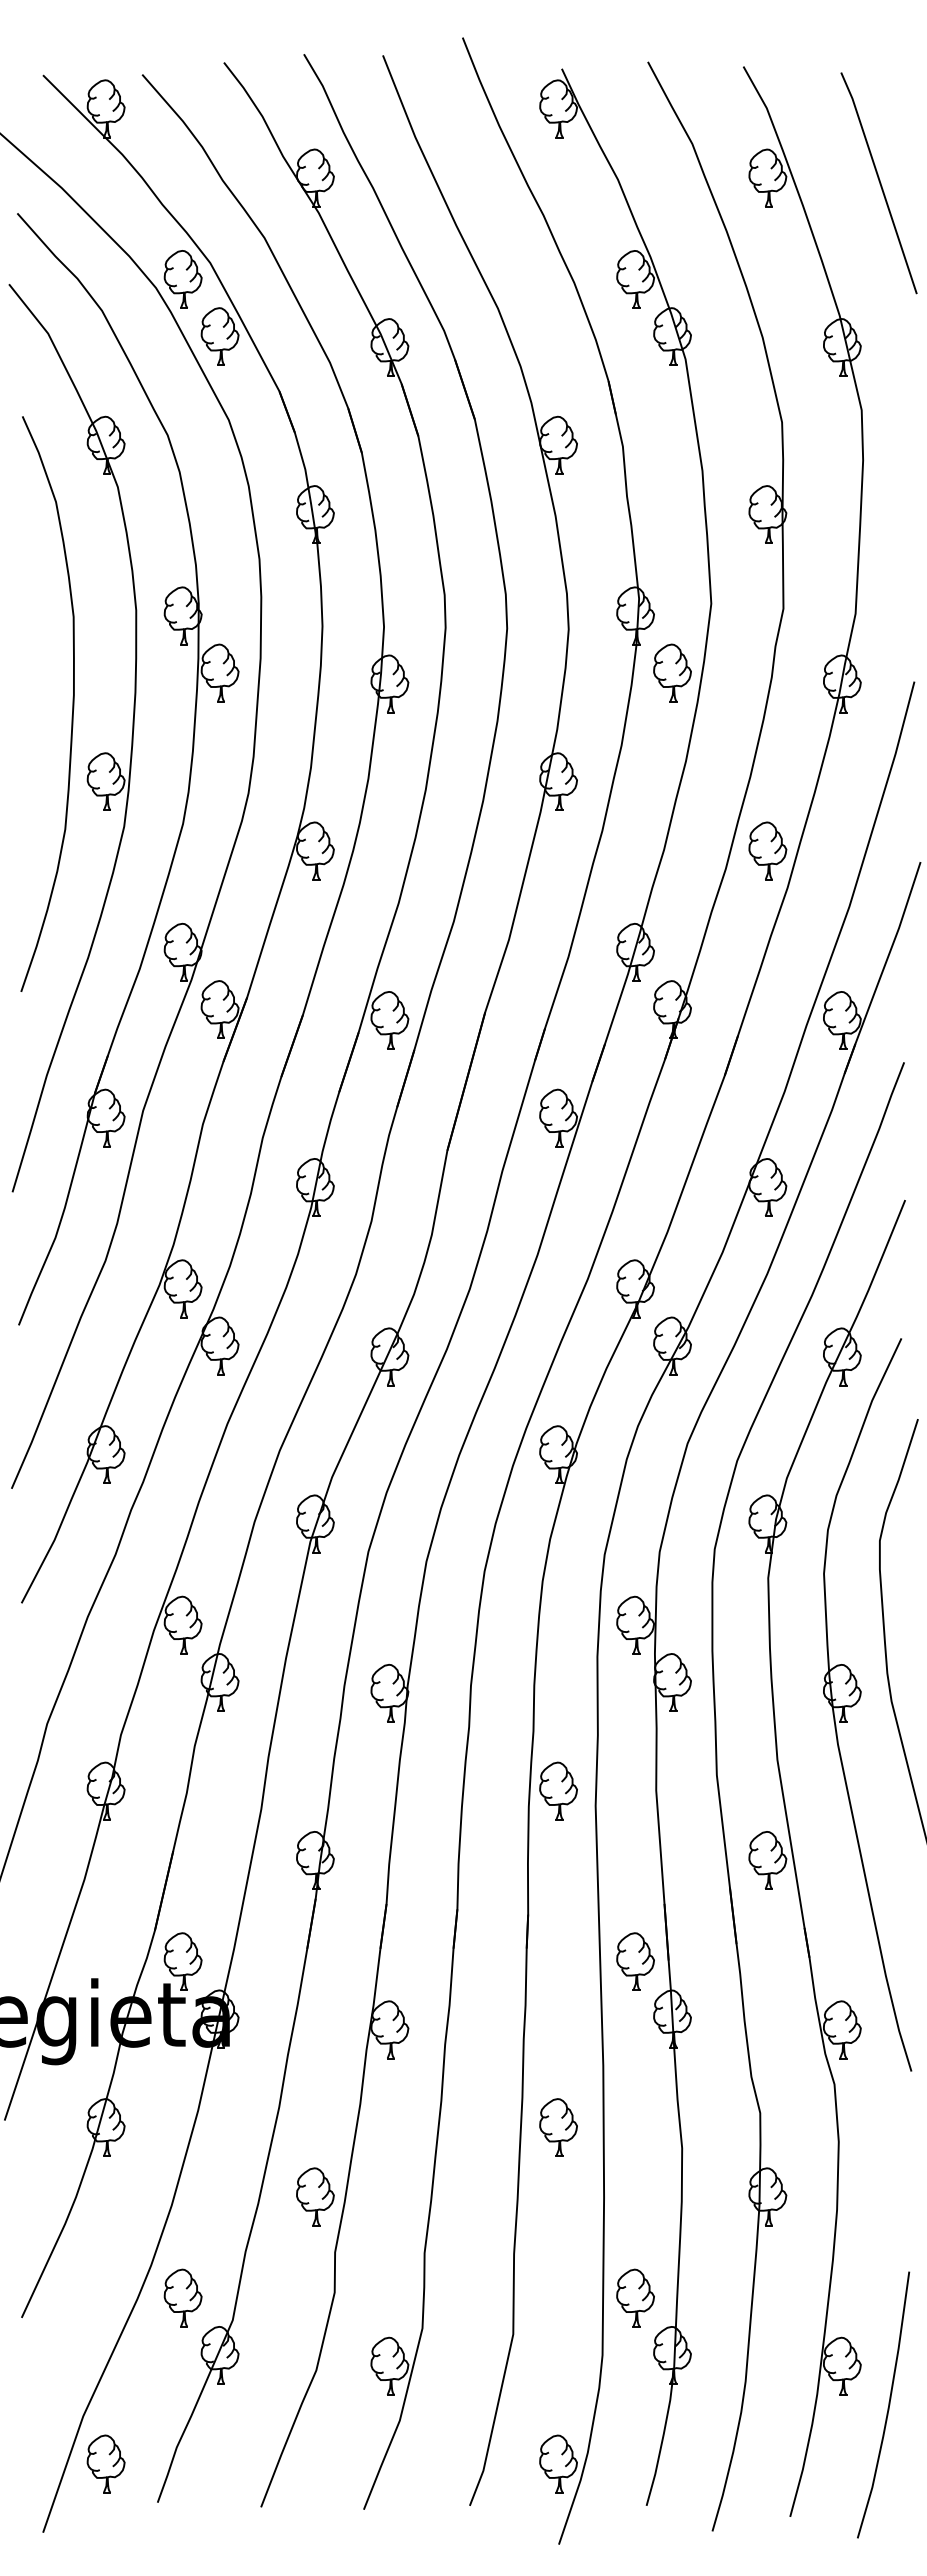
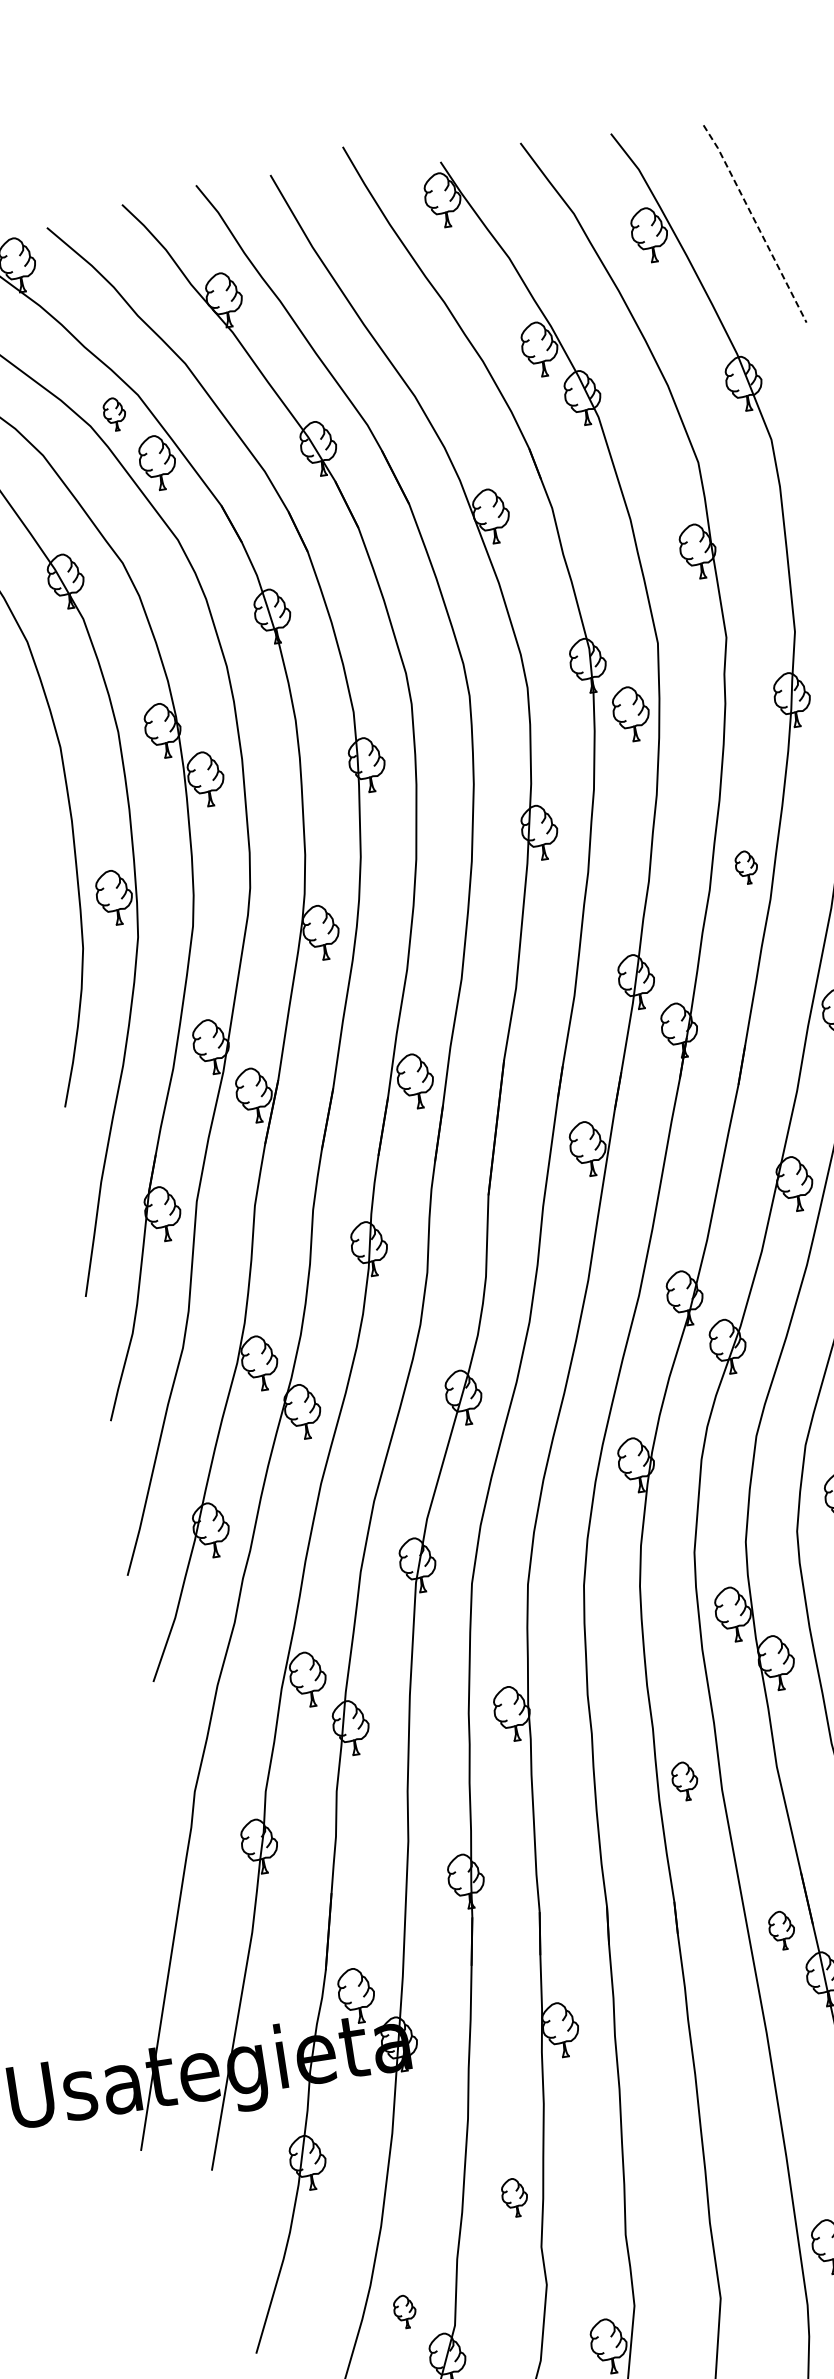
line: (879, 182) -> (755, 223), solid -> dashed
part: (182, 279) -> (114, 414), size x0.6
part: (767, 850) -> (746, 867), size x0.6
part: (558, 1790) -> (684, 1780), size x0.7
part: (635, 1961) -> (781, 1930), size x0.7
part: (558, 2127) -> (733, 2097), removed
part: (315, 2196) -> (514, 2197), size x0.7
part: (182, 2297) -> (404, 2311), size x0.6

